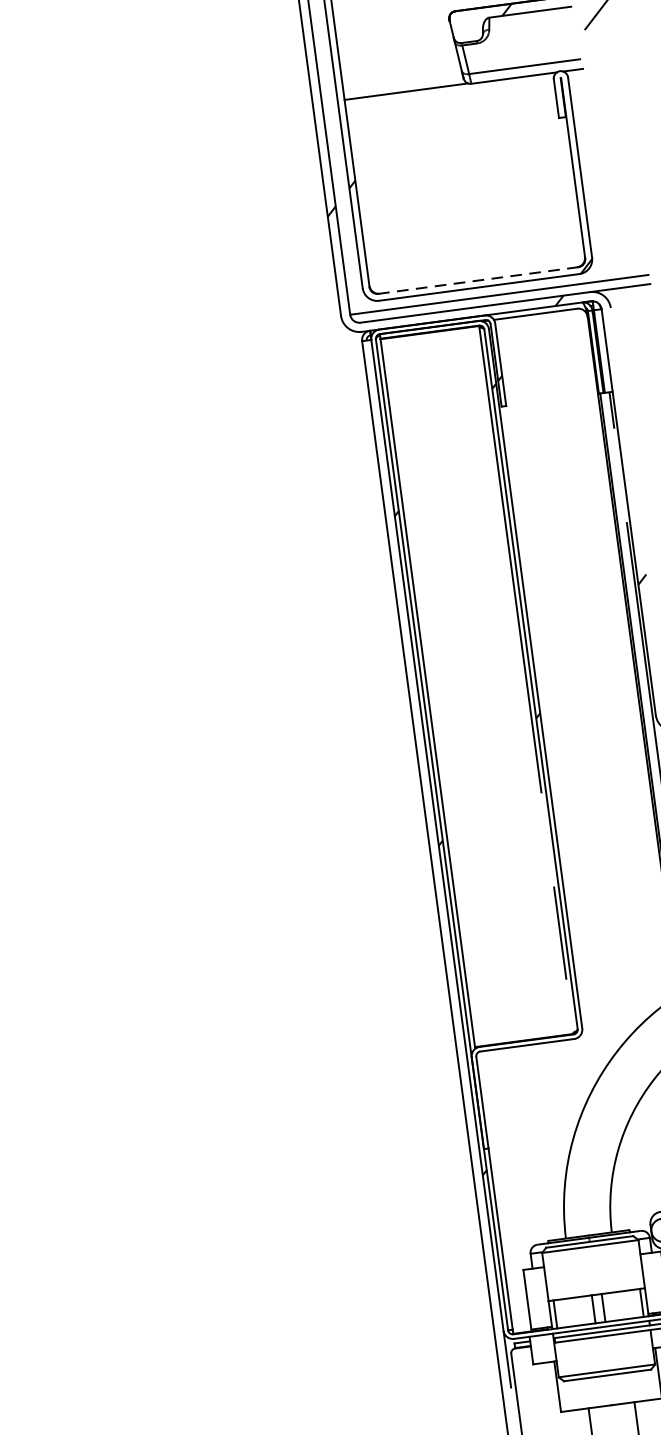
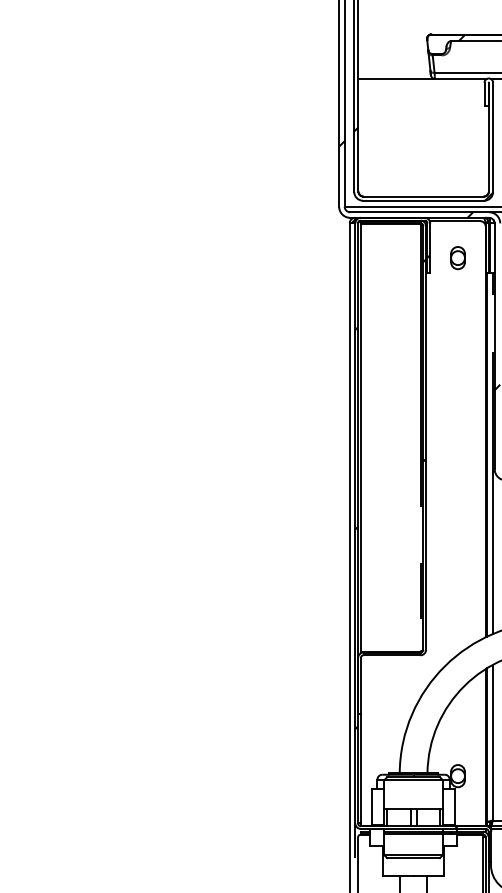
line: (478, 280) -> (423, 196), dashed -> solid
part: (547, 375) -> (457, 258), added

